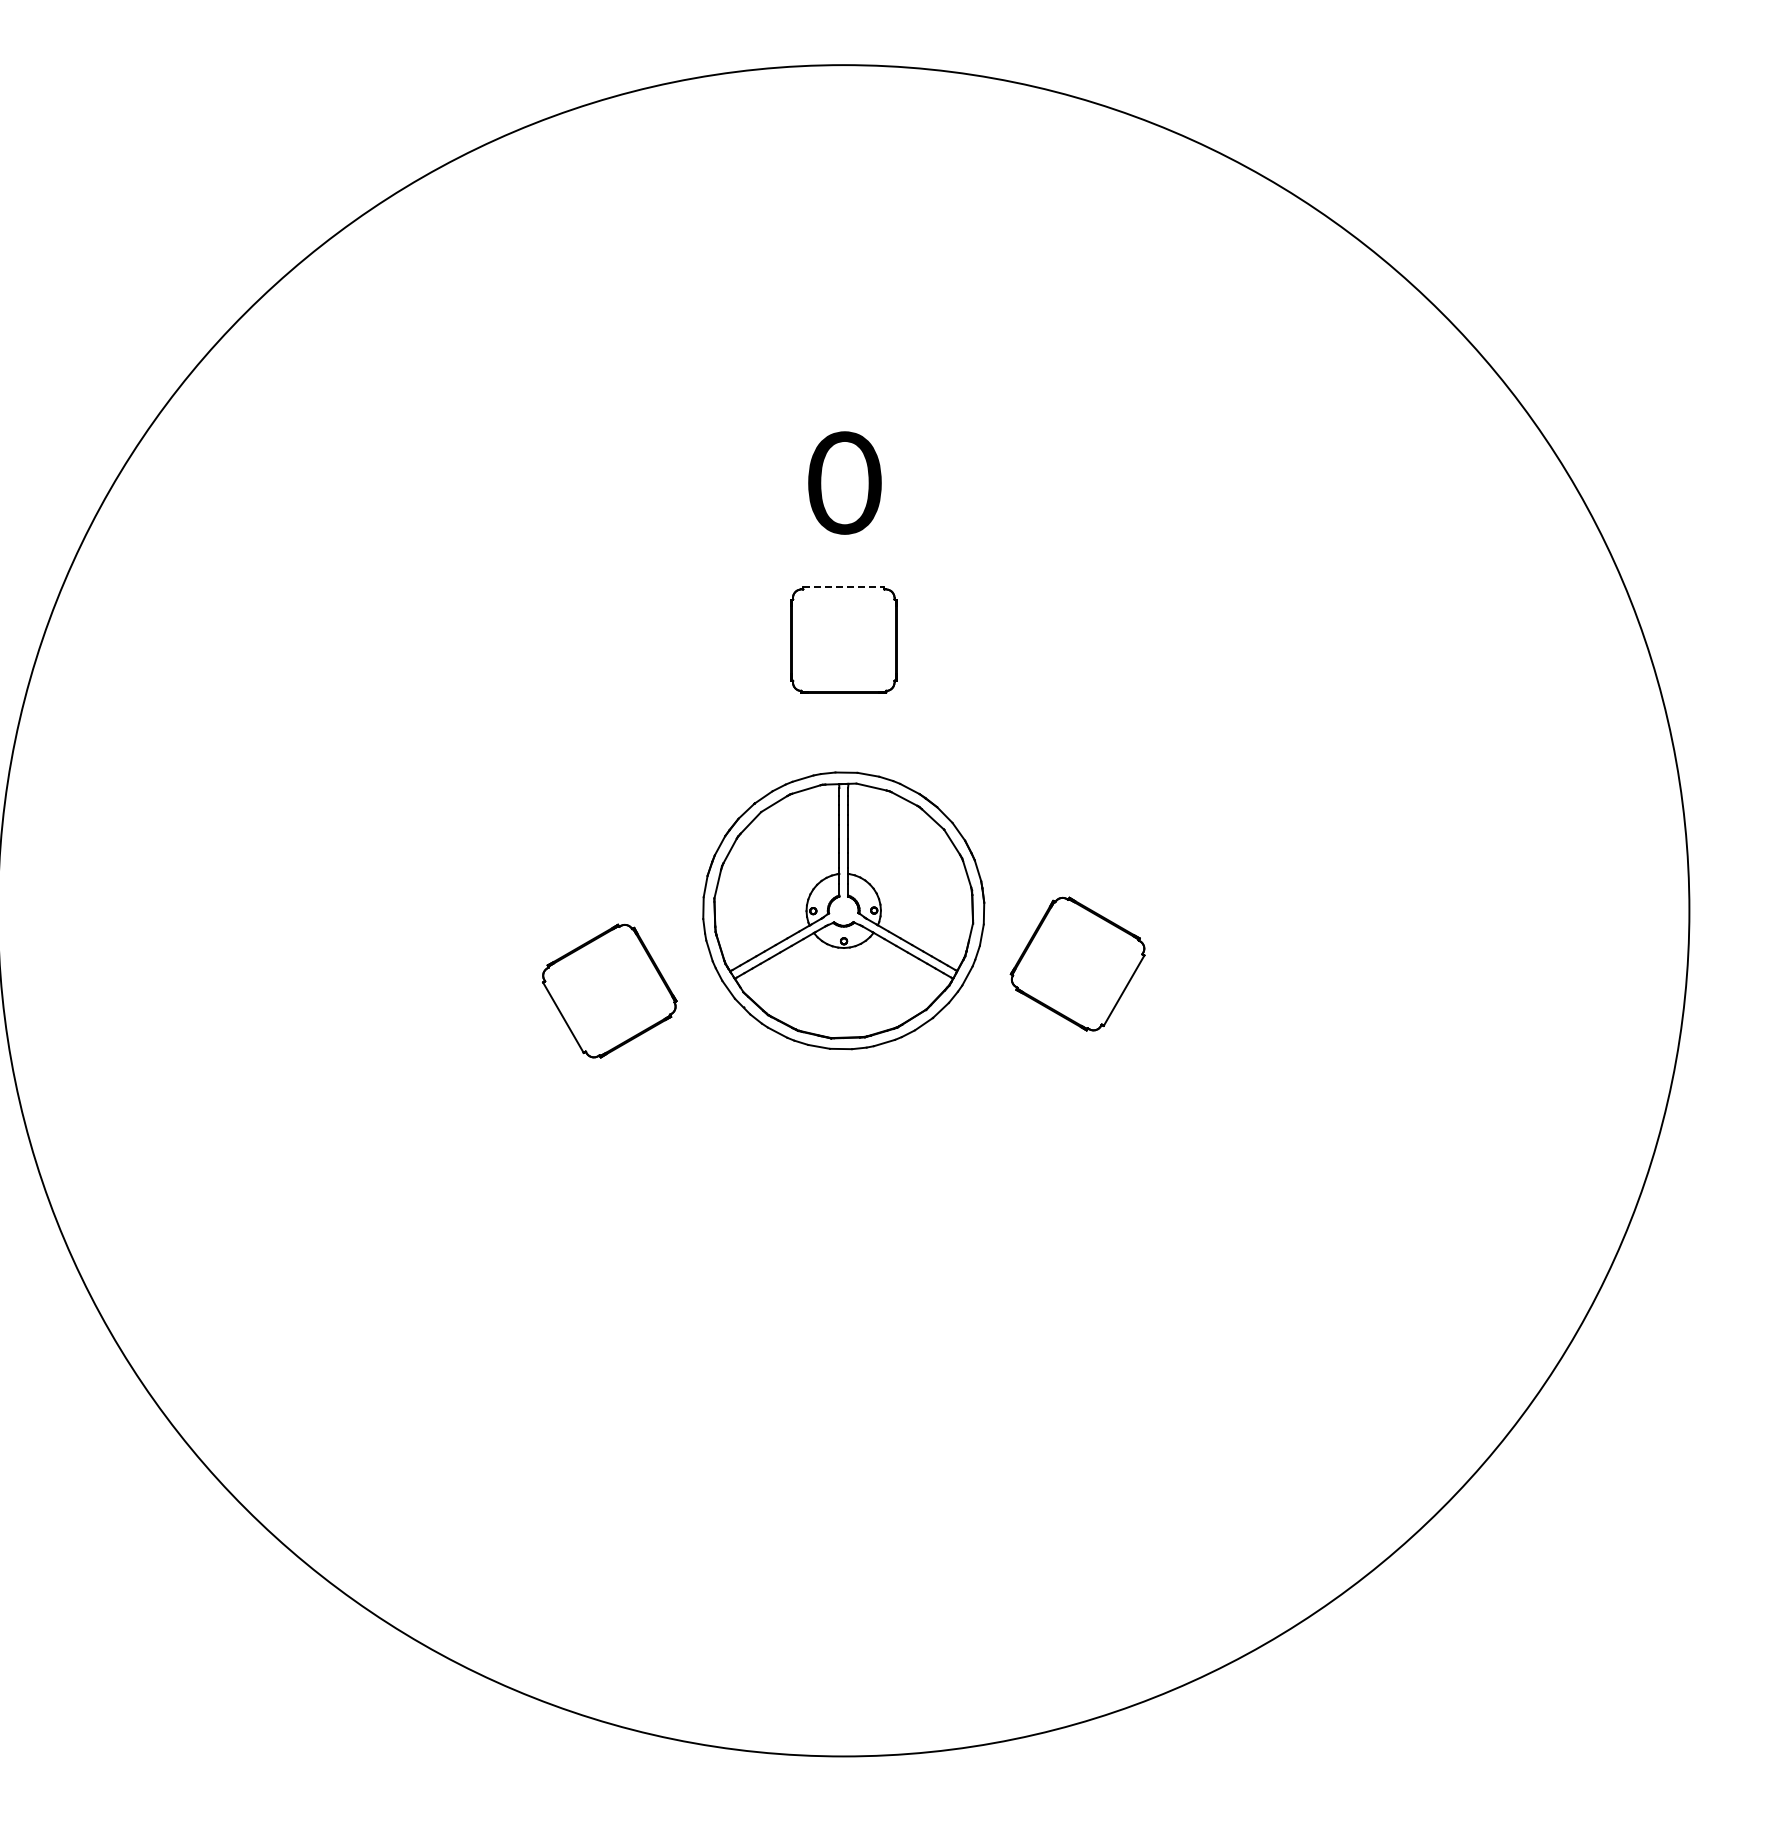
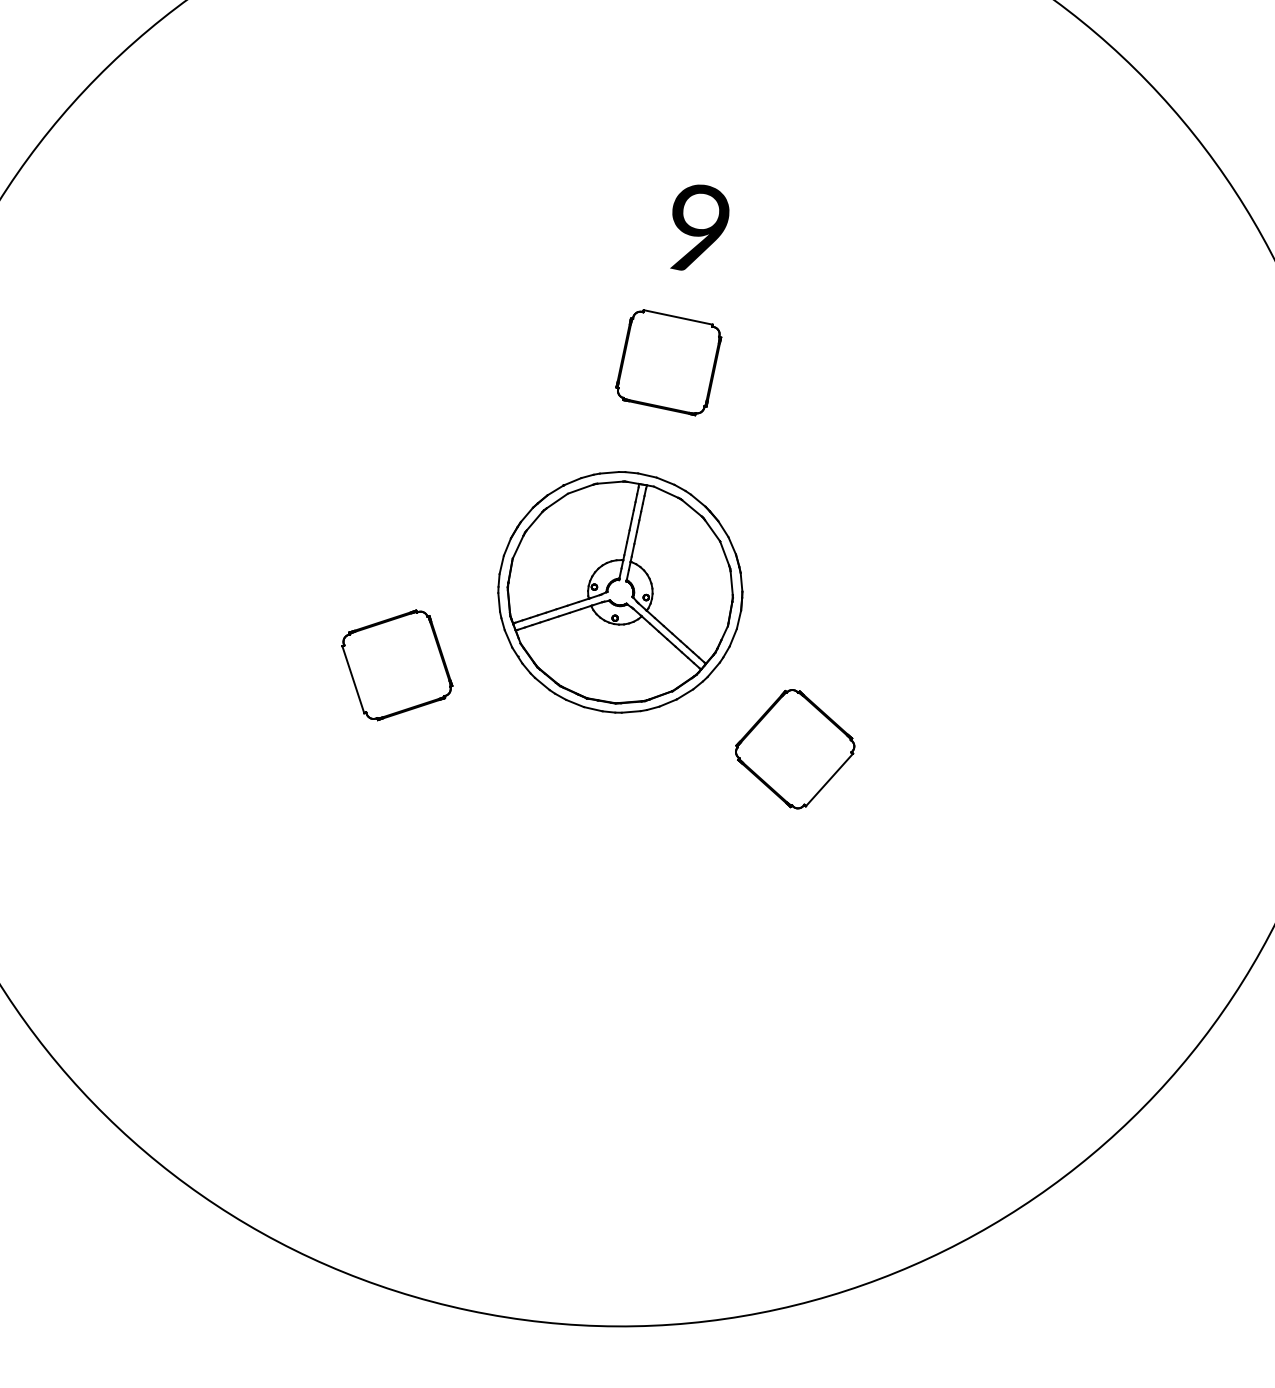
text: (844, 483) -> (697, 229), 0 -> 9
line: (843, 587) -> (678, 317), dashed -> solid
part: (1077, 963) -> (794, 748), moved
part: (609, 990) -> (397, 664), moved

